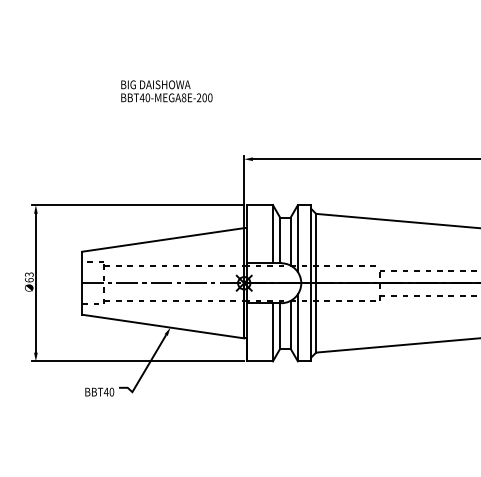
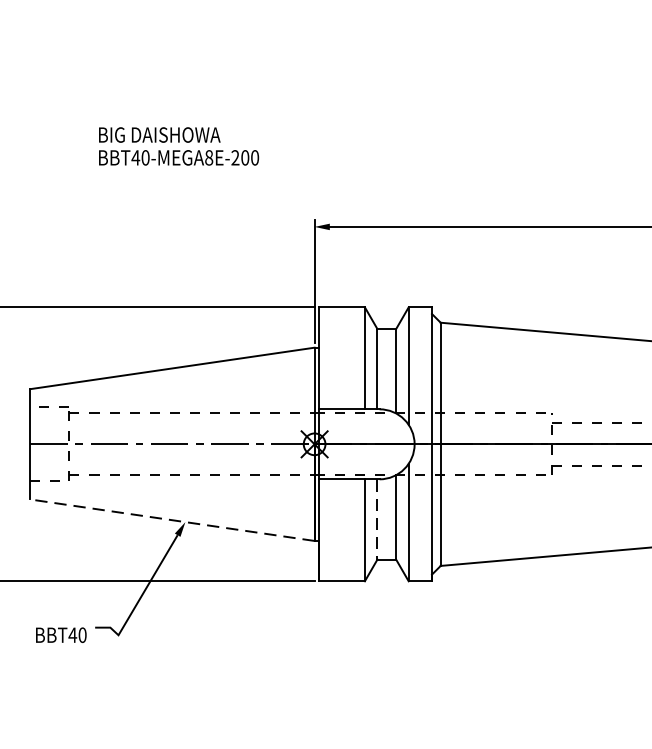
text: (166, 91) -> (178, 146), moved
line: (163, 326) -> (173, 520), solid -> dashed
line: (280, 326) -> (378, 520), solid -> dashed

